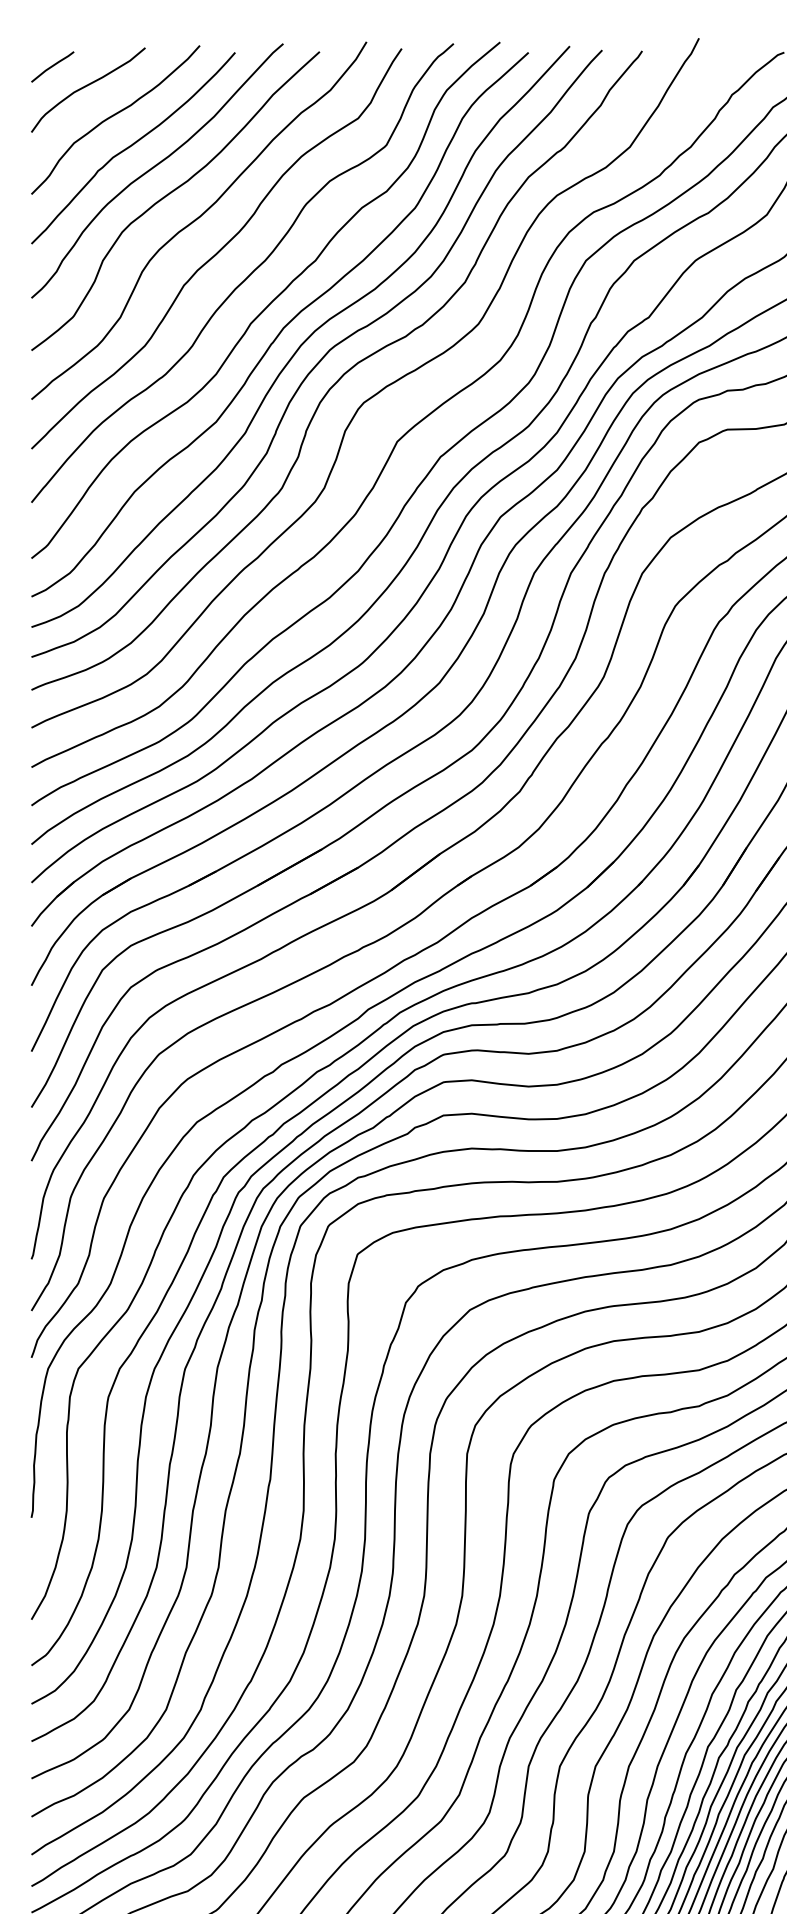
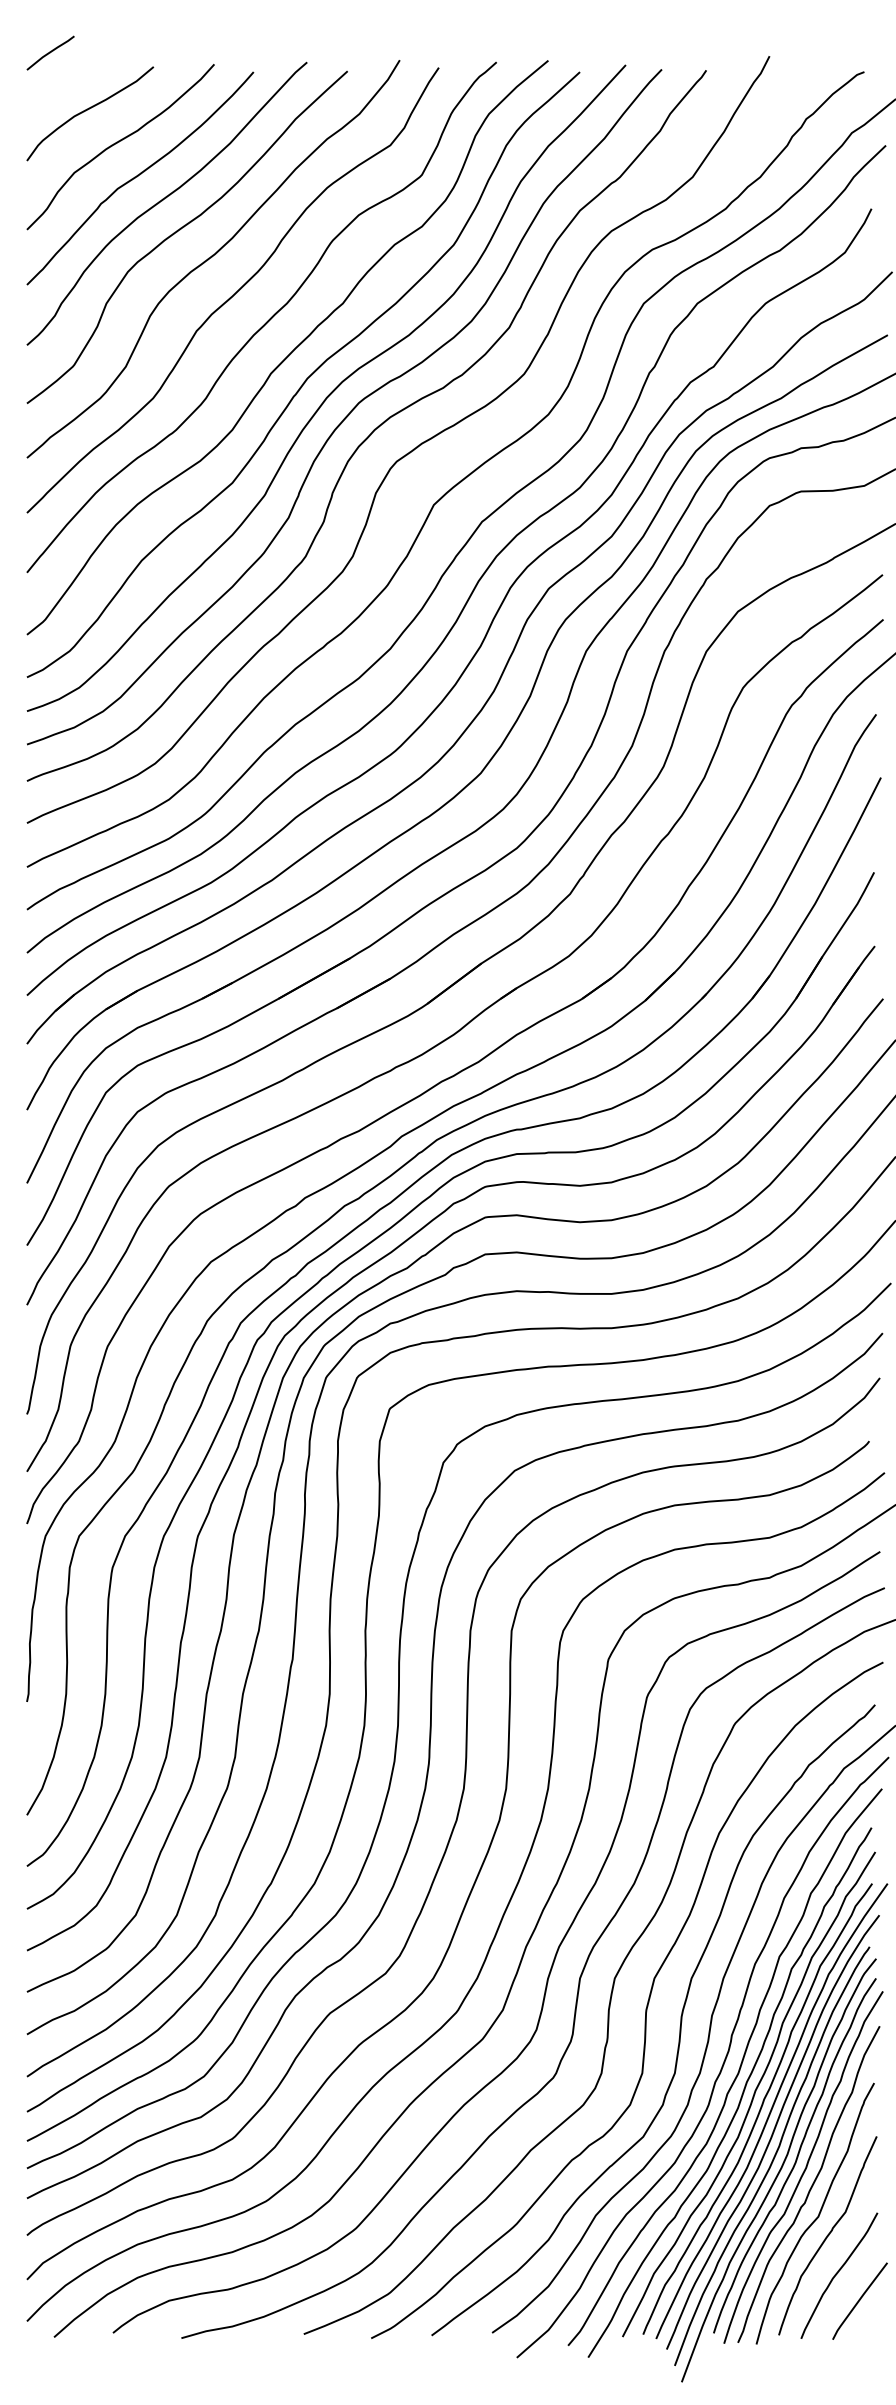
line: (52, 66) -> (50, 52), moved

